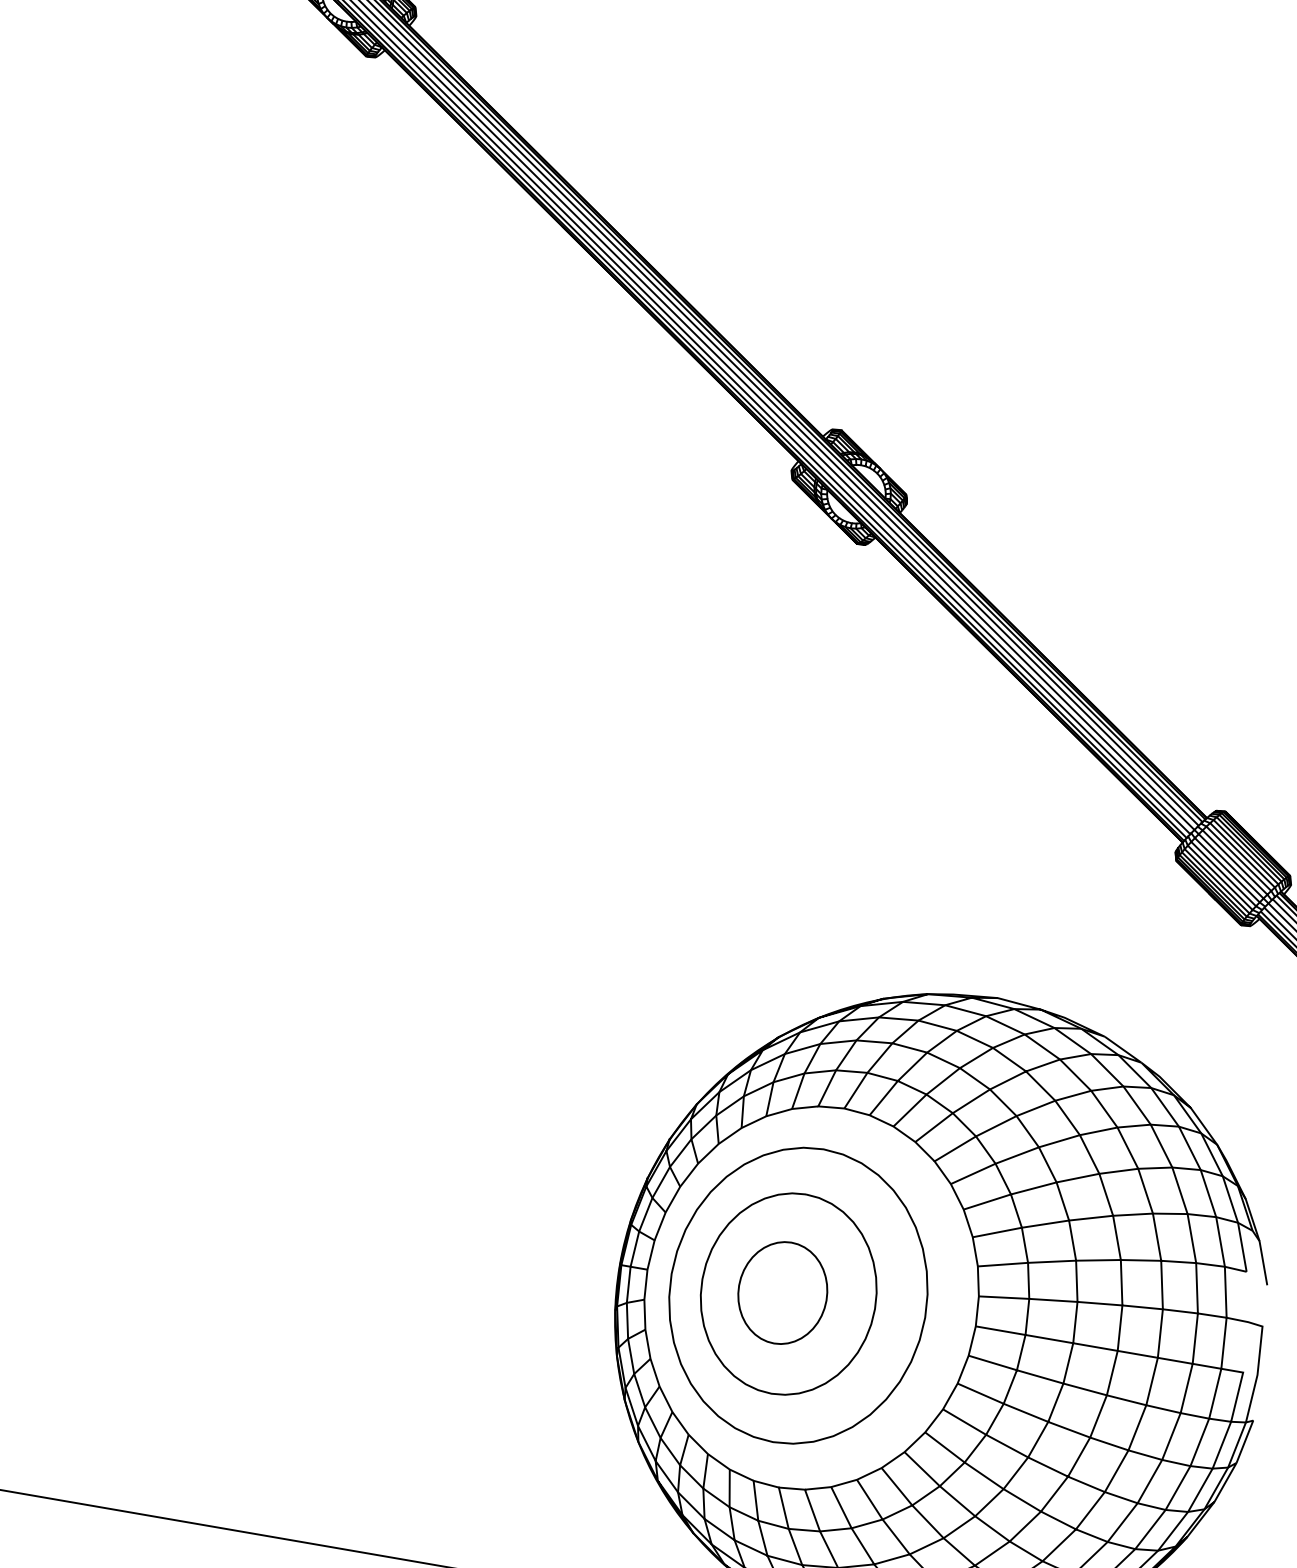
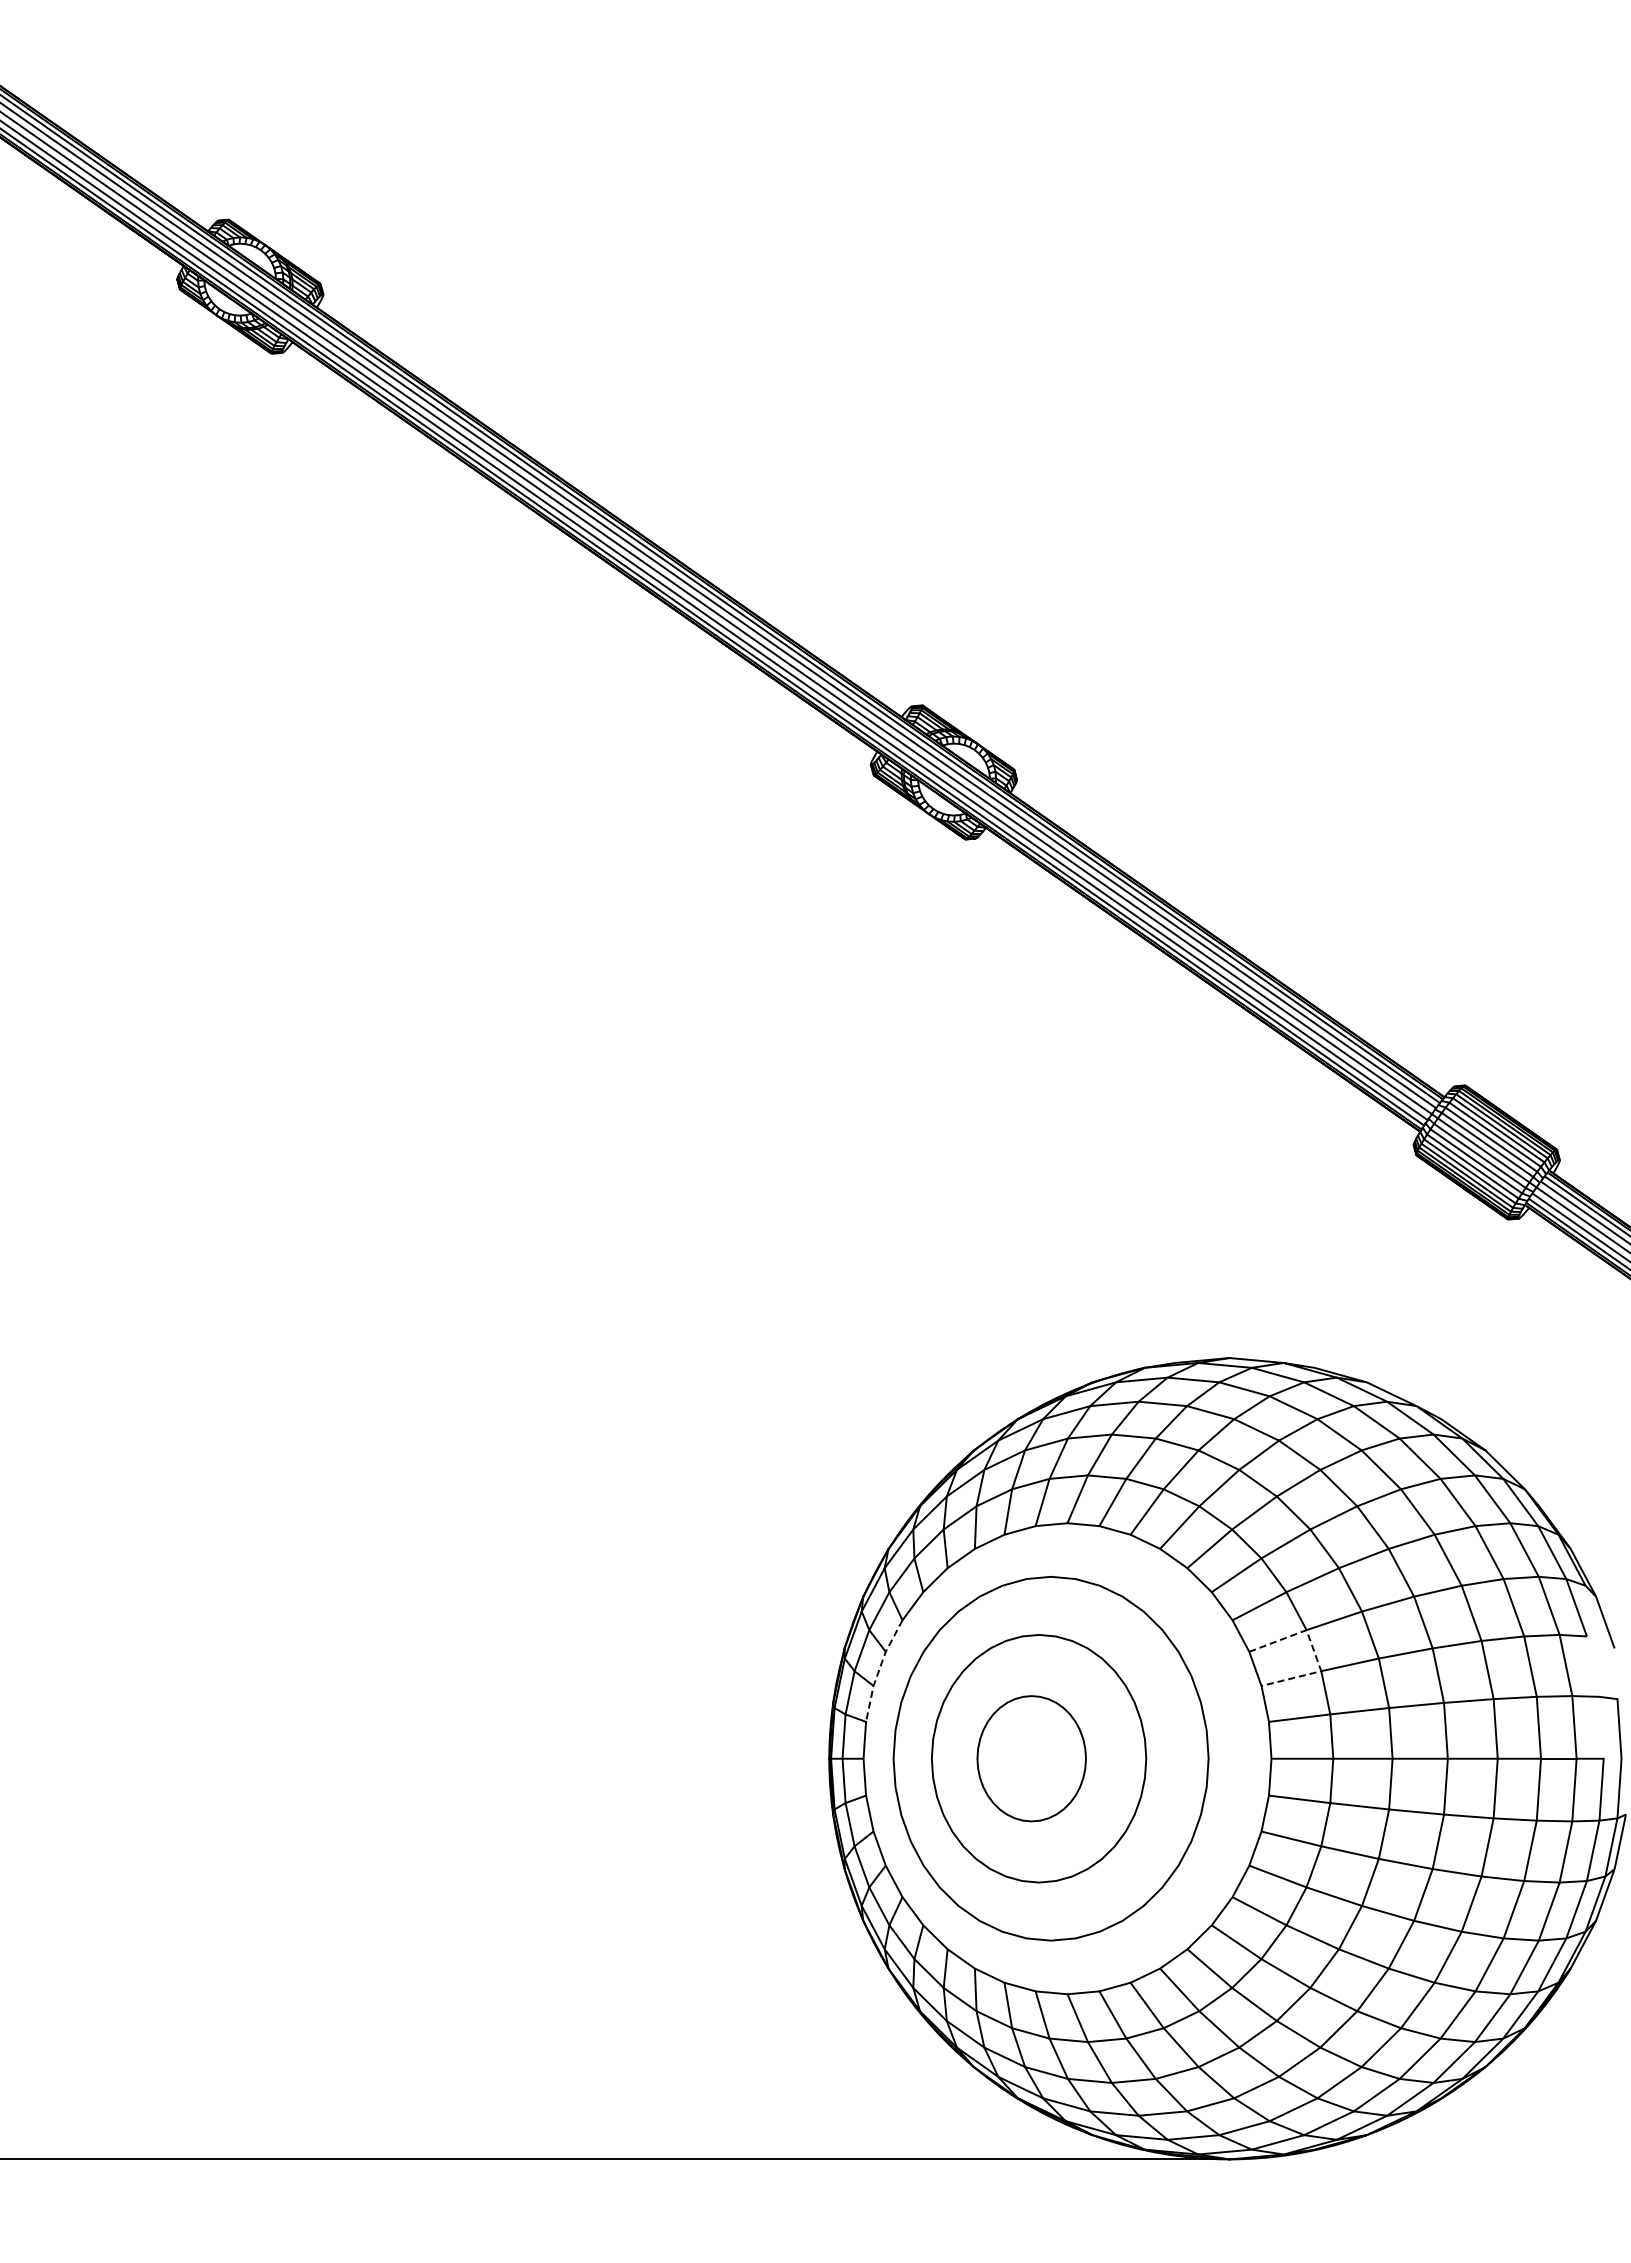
line: (672, 1200) -> (879, 1669), solid -> dashed
line: (1024, 1245) -> (1313, 1650), solid -> dashed

